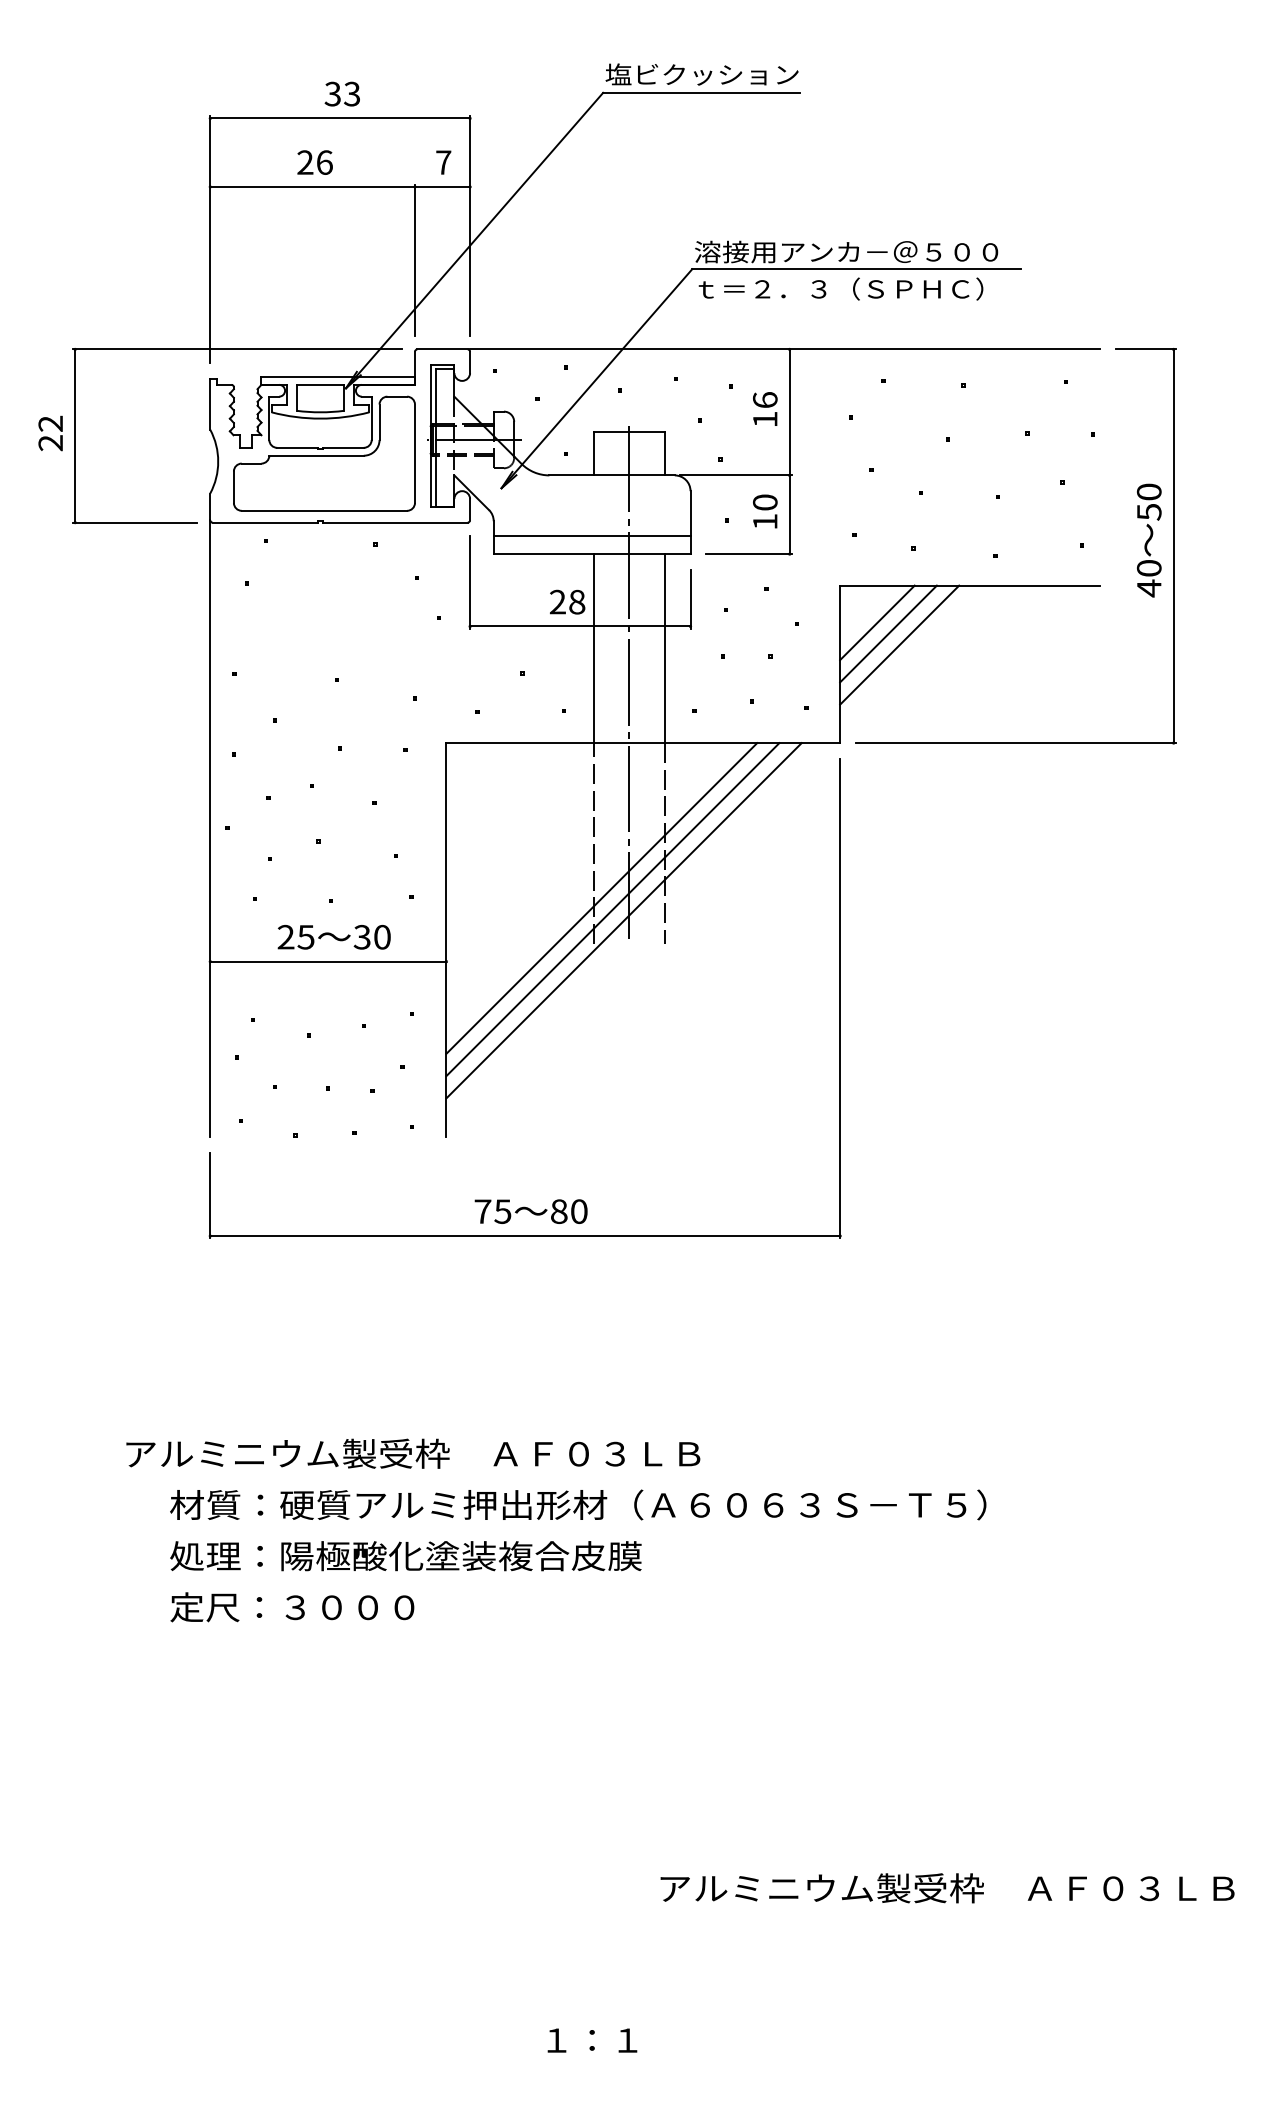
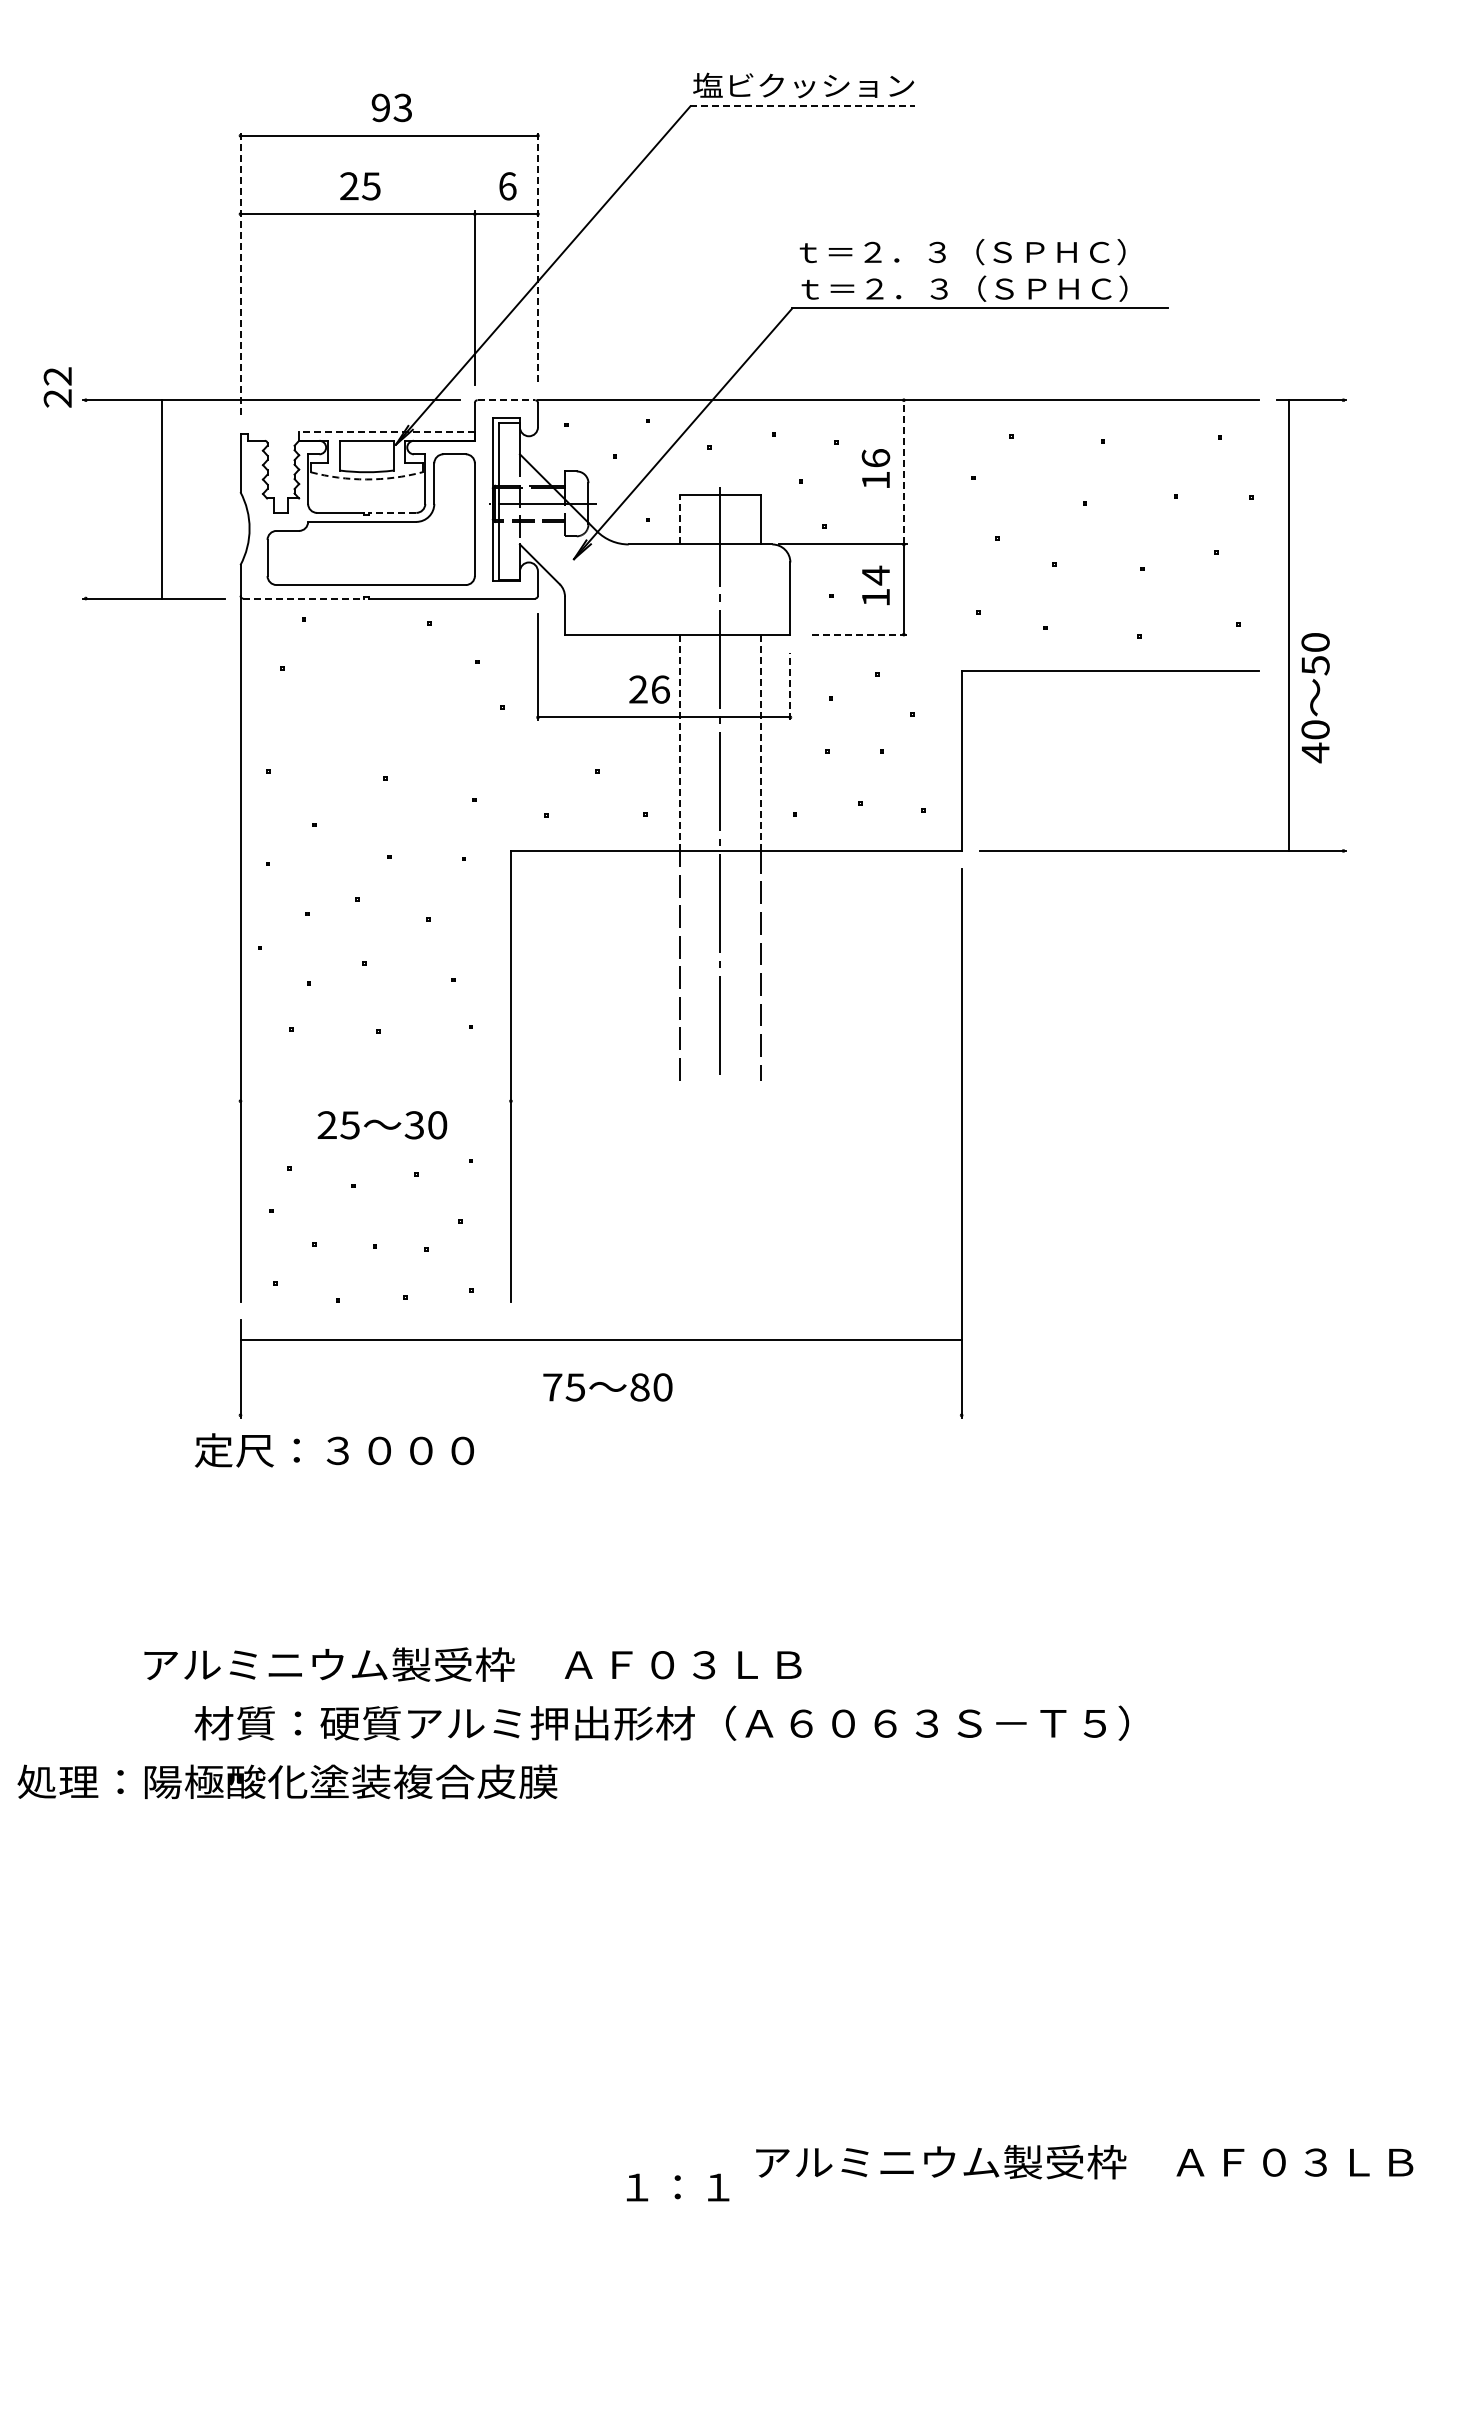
line: (701, 92) -> (802, 106), solid -> dashed
text: (332, 93) -> (380, 107), 33 -> 93
text: (324, 162) -> (371, 186), 26 -> 25
text: (443, 162) -> (507, 186), 7 -> 6
line: (469, 225) -> (537, 258), solid -> dashed
line: (210, 239) -> (240, 274), solid -> dashed
text: (846, 251) -> (968, 288), 溶接用アンカ－＠５００ -> ｔ＝２．３（ＳＰＨＣ）
text: (840, 289) -> (962, 252), moved
line: (442, 349) -> (506, 400), solid -> dashed
line: (337, 376) -> (386, 431), solid -> dashed
line: (789, 411) -> (903, 471), solid -> dashed
arc: (320, 418) -> (366, 479), solid -> dashed
text: (50, 433) -> (57, 387), moved
line: (74, 436) -> (161, 499), moved
line: (343, 447) -> (392, 512), solid -> dashed
line: (593, 453) -> (679, 519), solid -> dashed
text: (764, 502) -> (875, 575), 10 -> 14
line: (266, 522) -> (304, 598), solid -> dashed
line: (591, 535) -> (677, 613), removed
text: (1149, 540) -> (1315, 698), moved
line: (1173, 546) -> (1288, 625), moved
line: (749, 554) -> (857, 634), solid -> dashed
line: (690, 599) -> (790, 686), solid -> dashed
text: (577, 602) -> (660, 689), 28 -> 26
line: (877, 622) -> (1004, 712), removed
line: (888, 633) -> (1016, 725), removed
line: (899, 644) -> (1029, 738), removed
line: (593, 648) -> (679, 742), solid -> dashed
line: (664, 648) -> (760, 742), solid -> dashed
line: (601, 898) -> (688, 1028), removed
line: (612, 909) -> (701, 1041), removed
line: (623, 920) -> (713, 1053), removed
text: (334, 937) -> (382, 1125), moved
line: (328, 961) -> (375, 1101), removed
line: (524, 1236) -> (600, 1340), moved
text: (405, 1555) -> (287, 1781), moved
text: (292, 1607) -> (334, 1450), moved
text: (592, 2040) -> (678, 2187), moved

